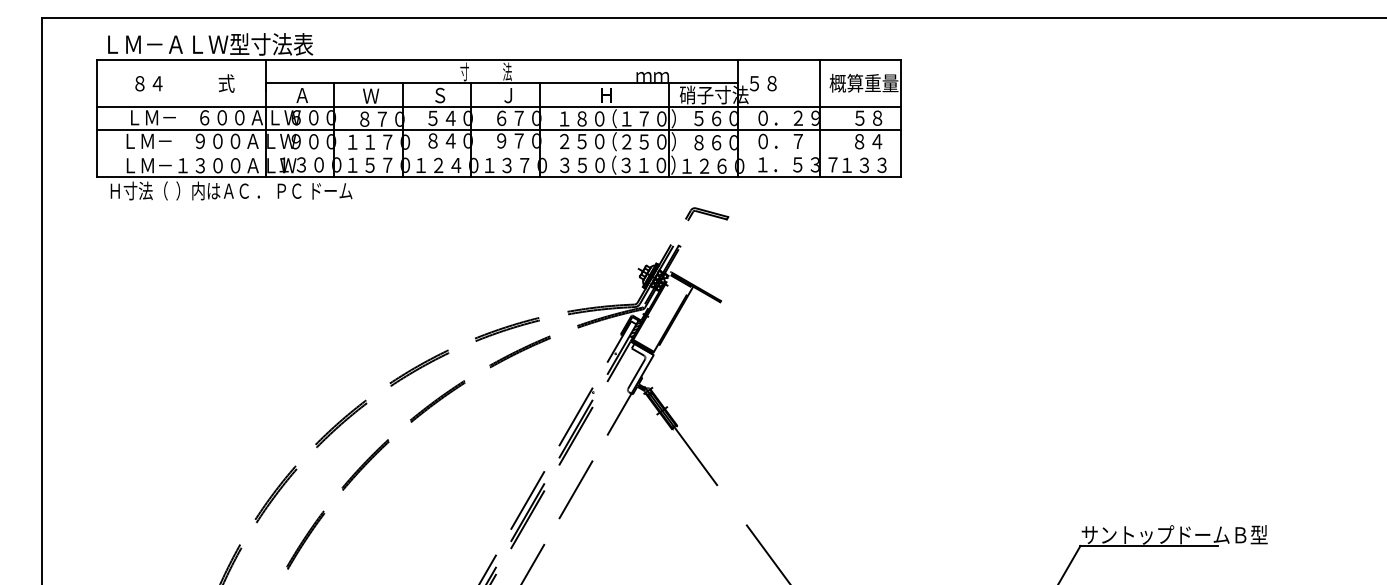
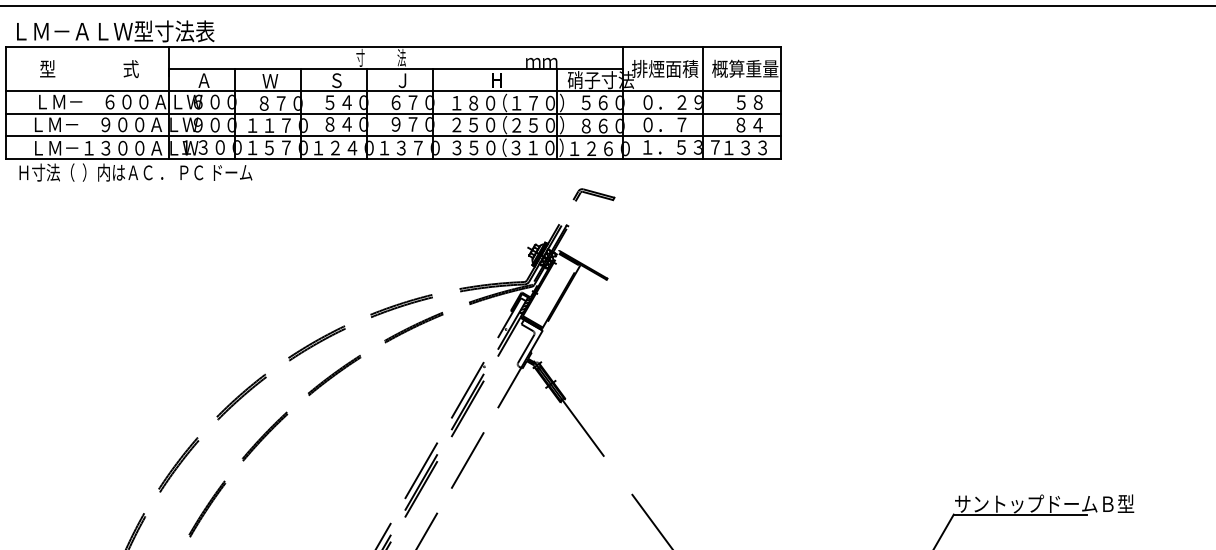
text: (147, 83) -> (54, 69), ８４ -> 型
text: (780, 83) -> (664, 69), ５８ -> 排煙面積
line: (498, 153) -> (393, 136), added

